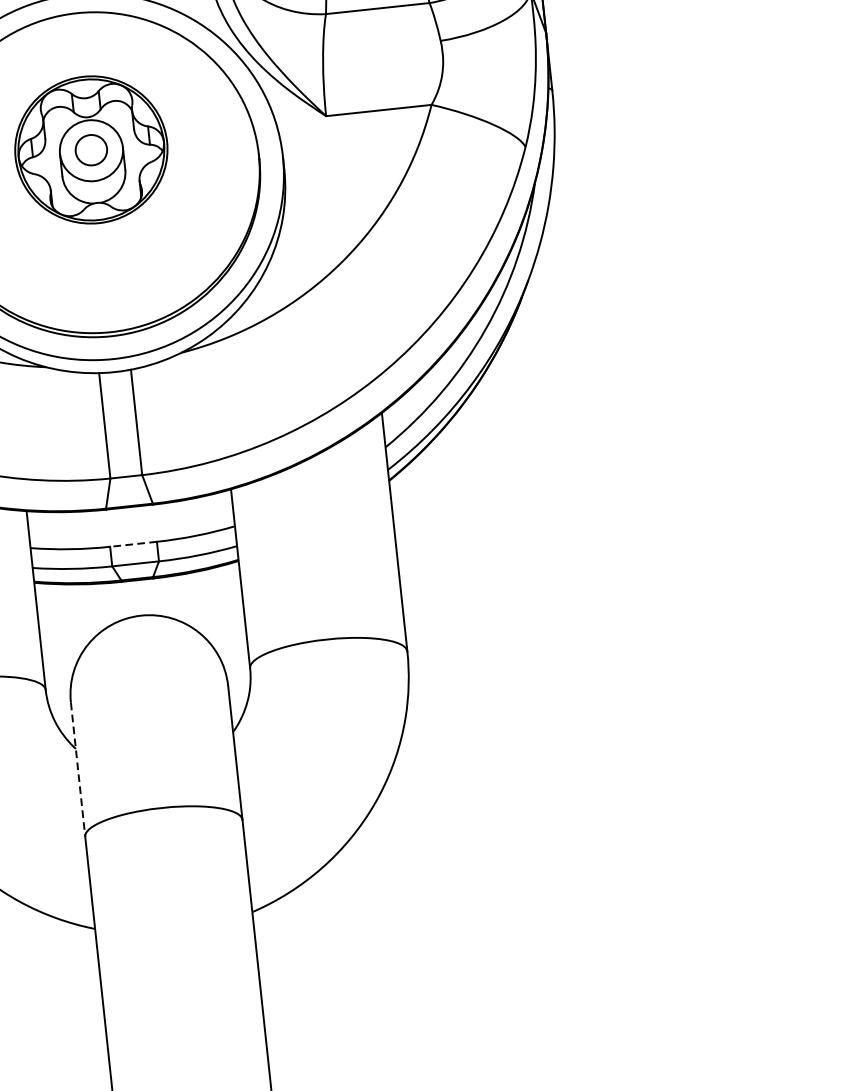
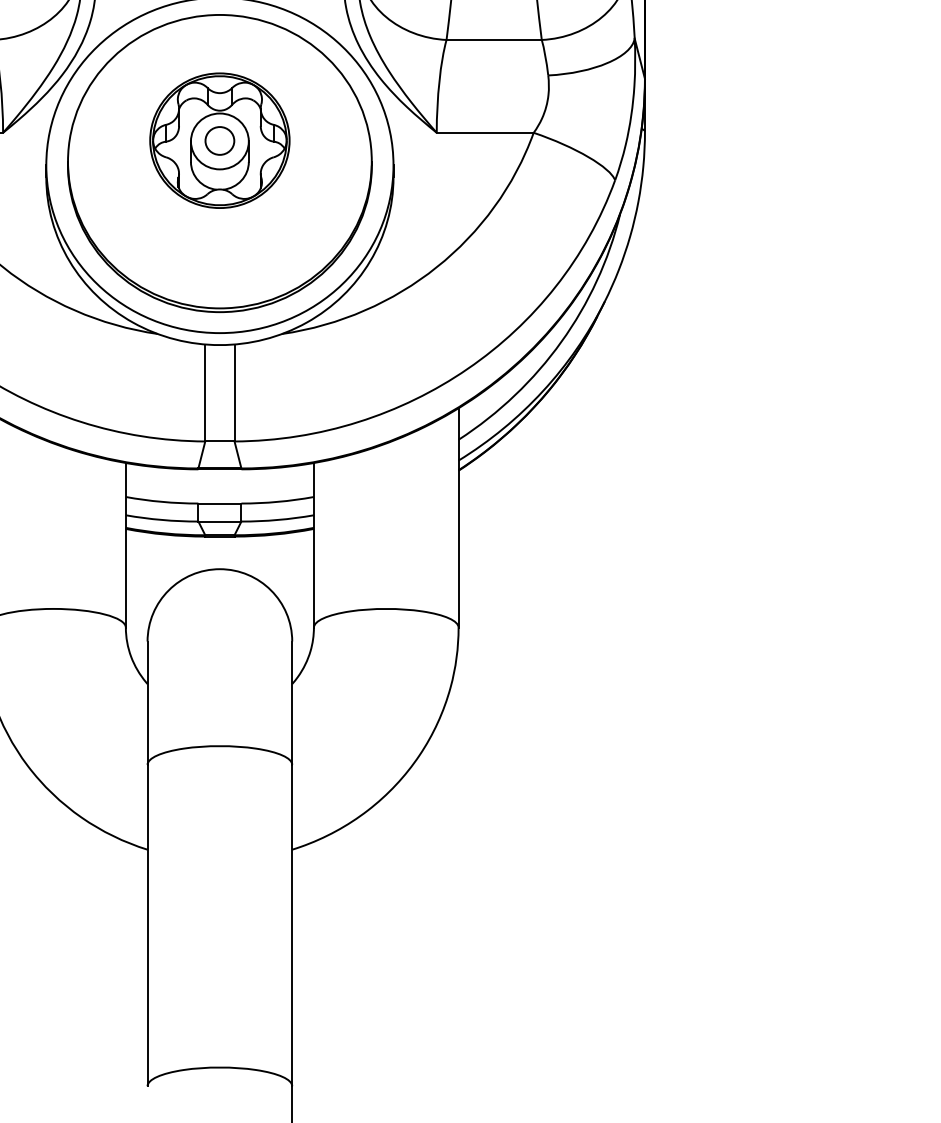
line: (133, 544) -> (219, 503), dashed -> solid
line: (78, 770) -> (147, 703), dashed -> solid

